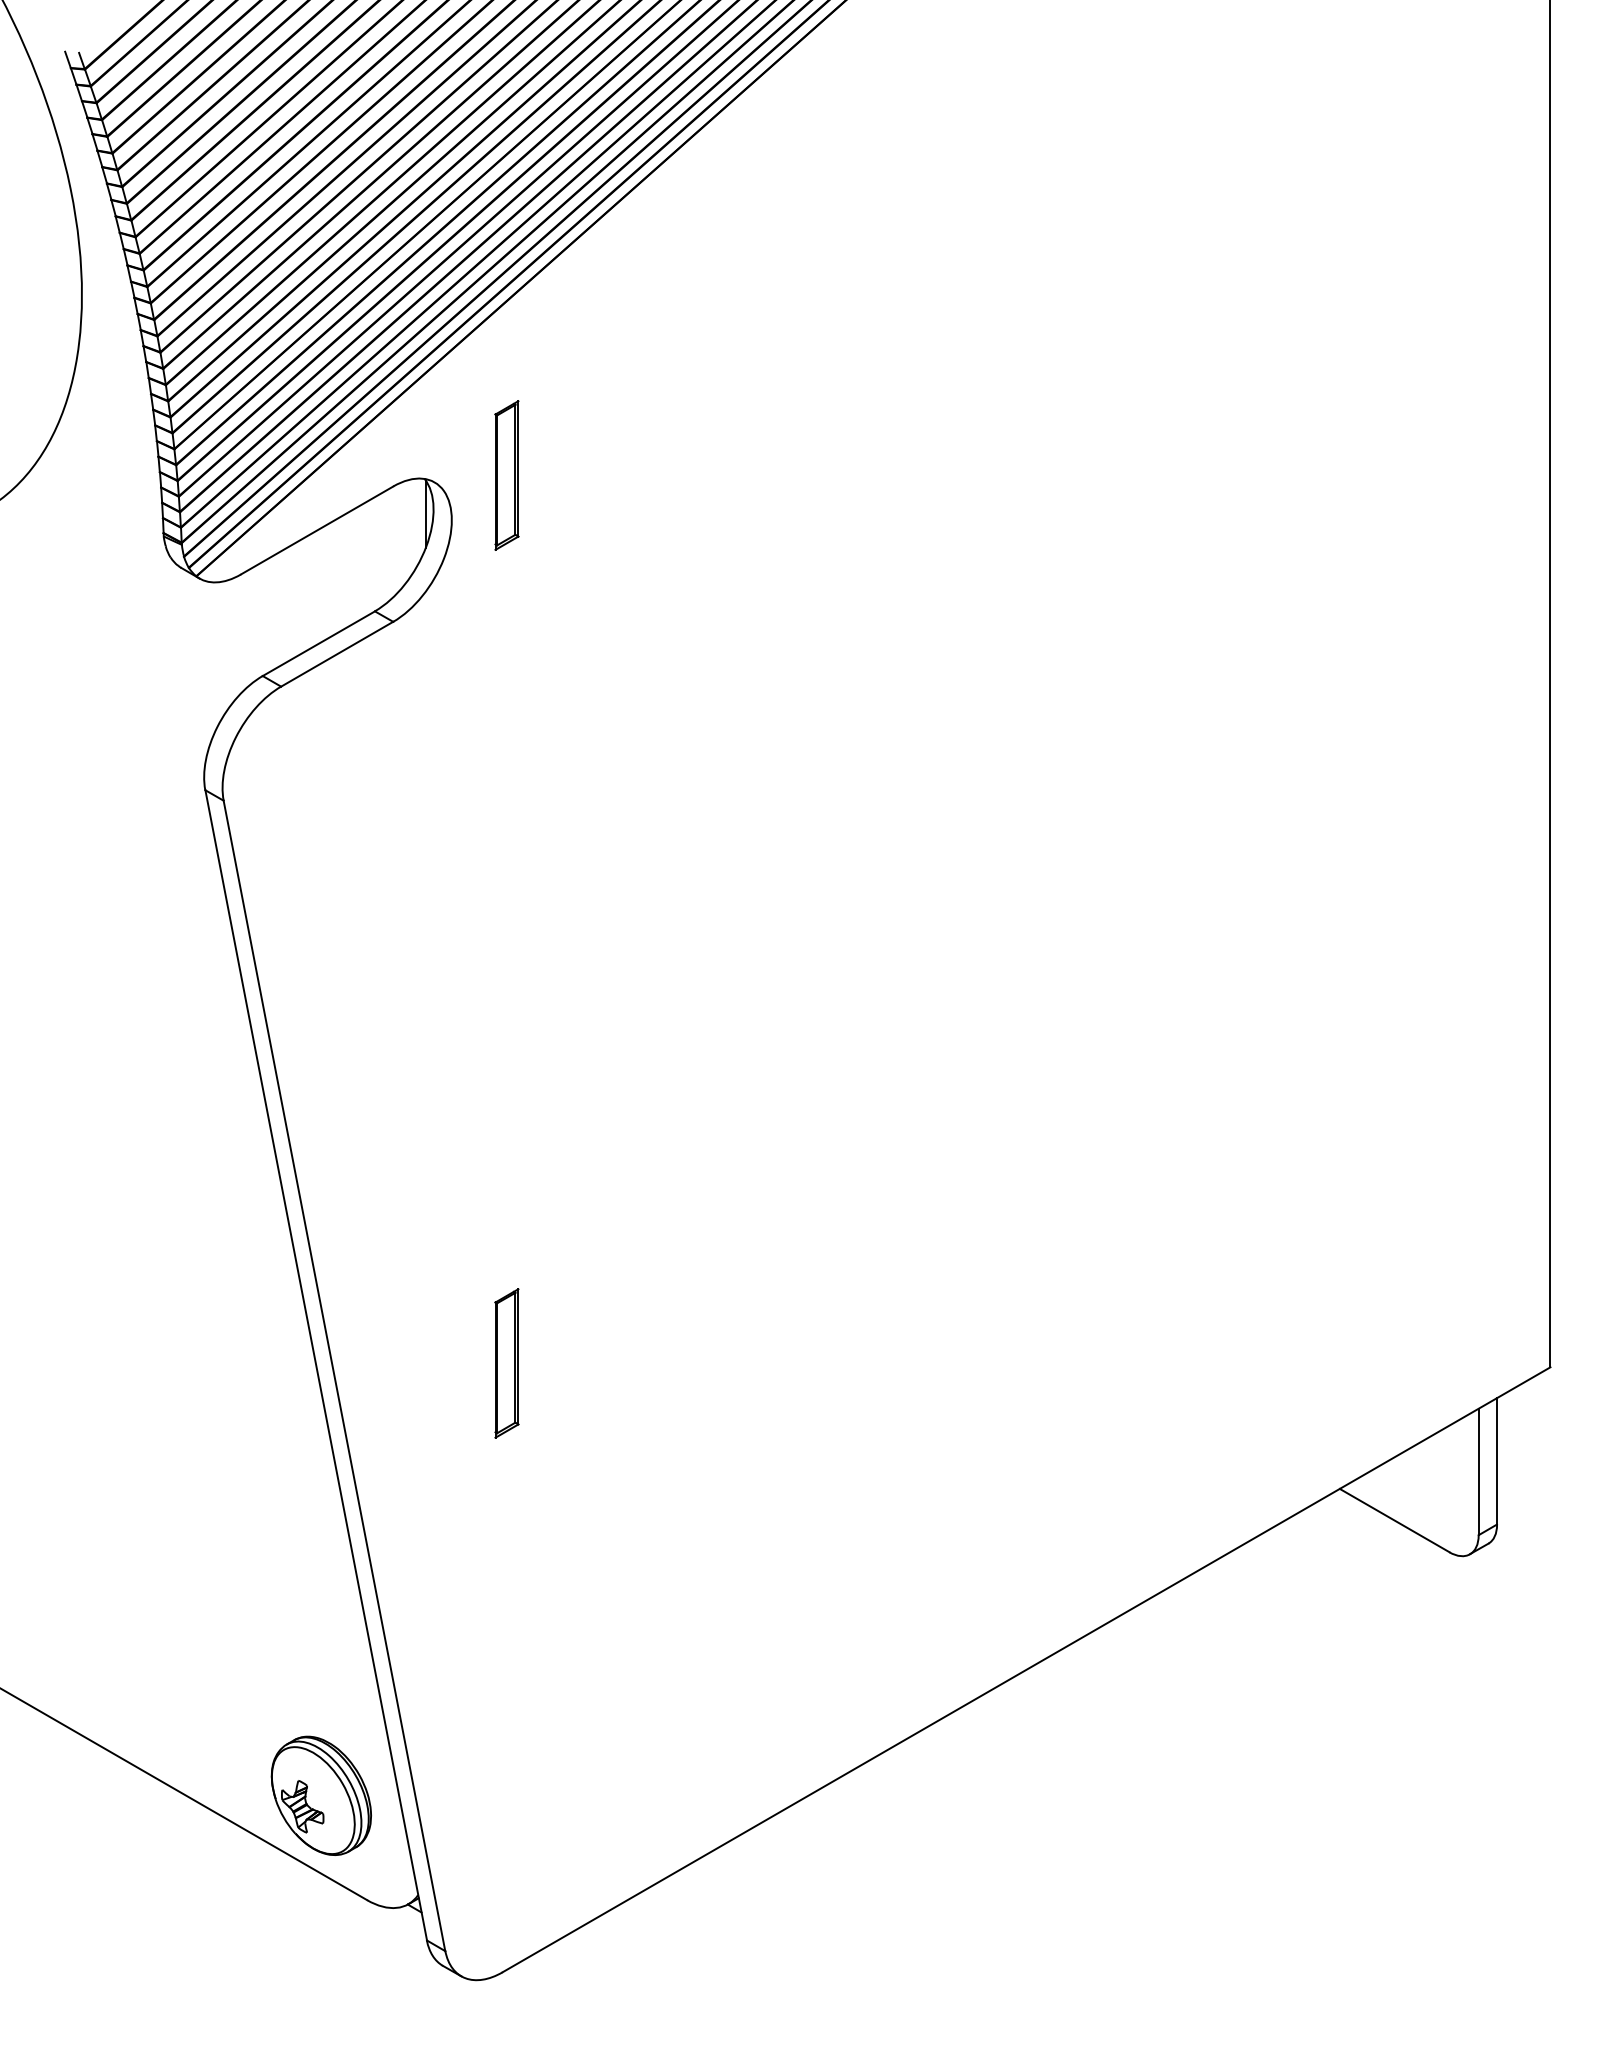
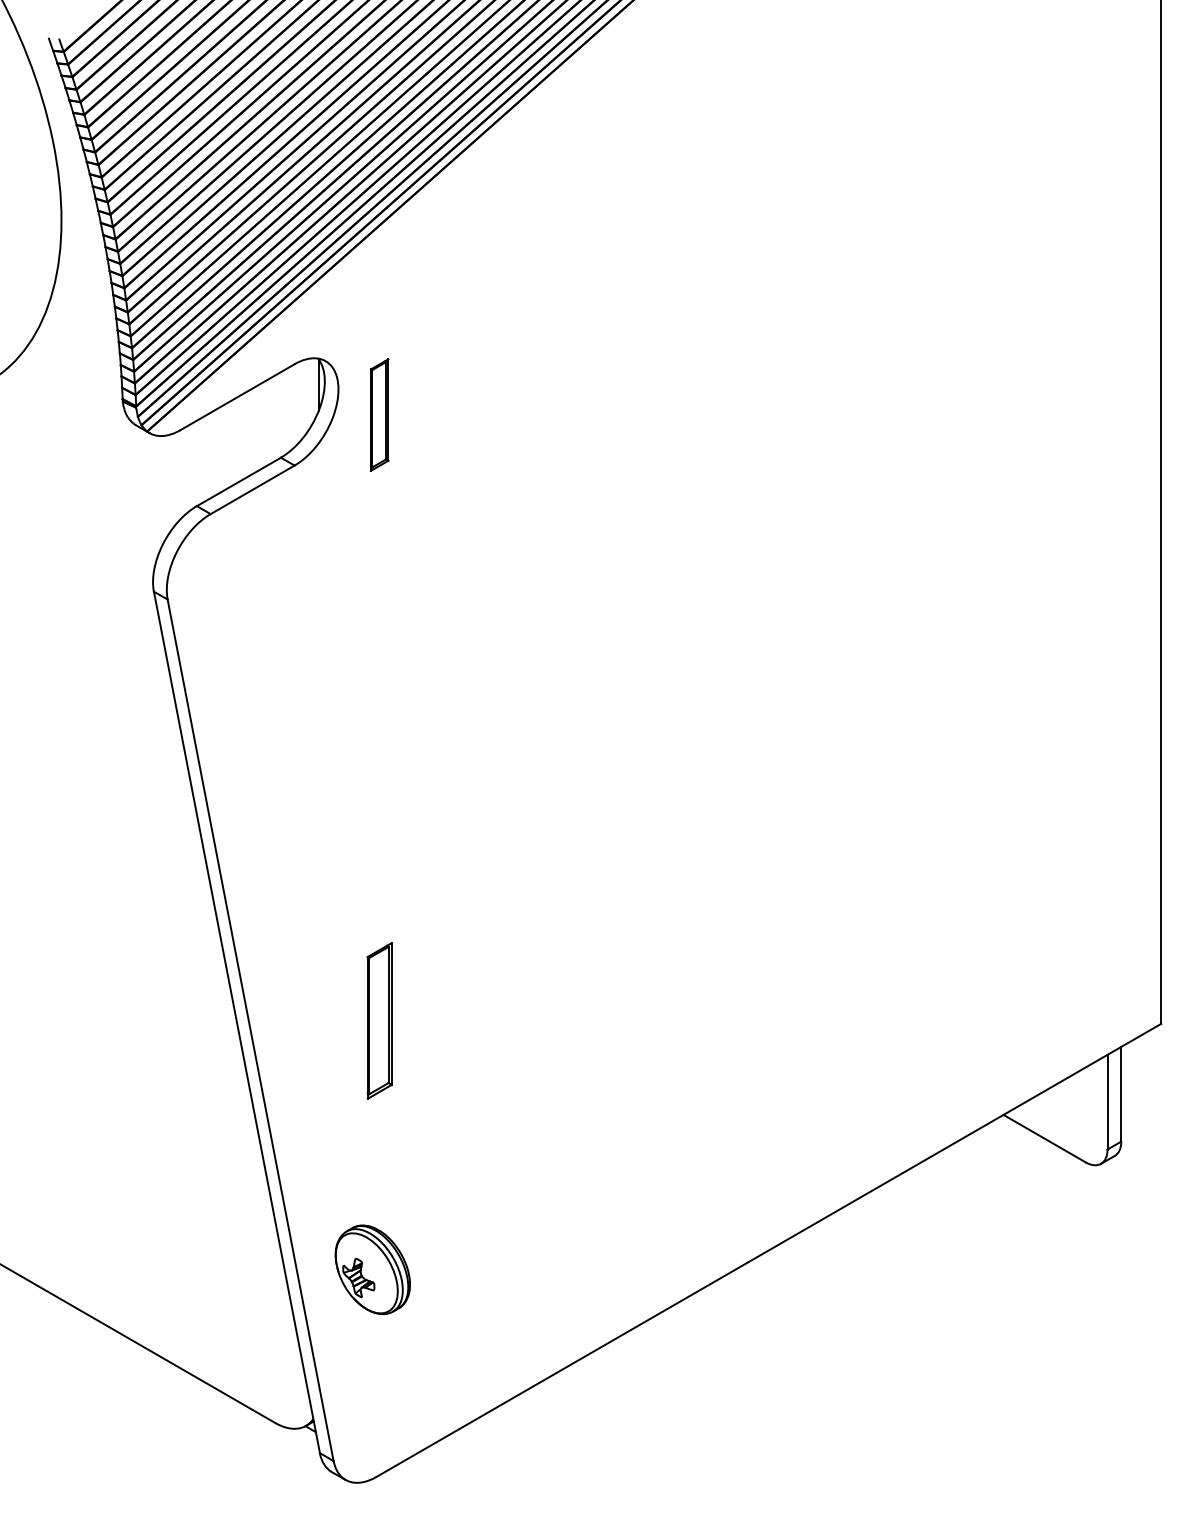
part: (506, 474) -> (379, 414), moved
part: (506, 1362) -> (379, 1020), size x1.4
part: (320, 1795) -> (372, 1269), moved

